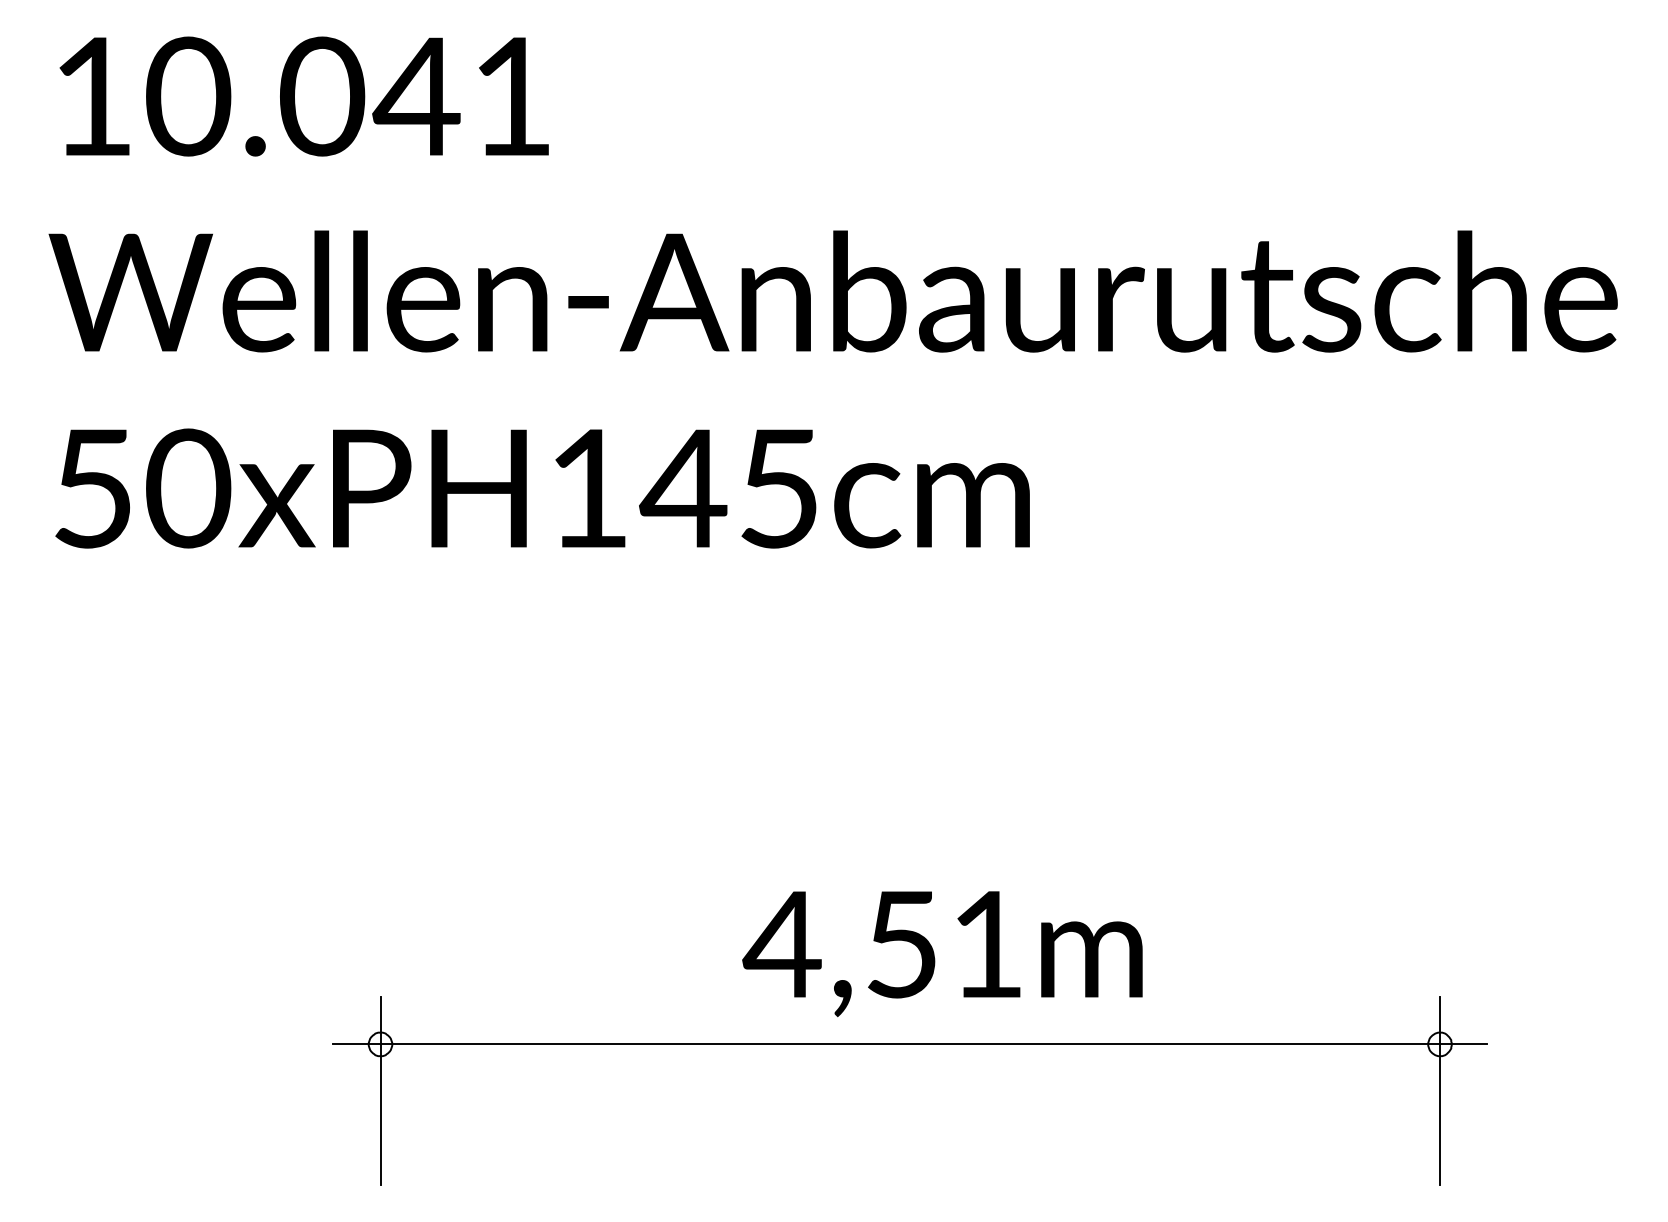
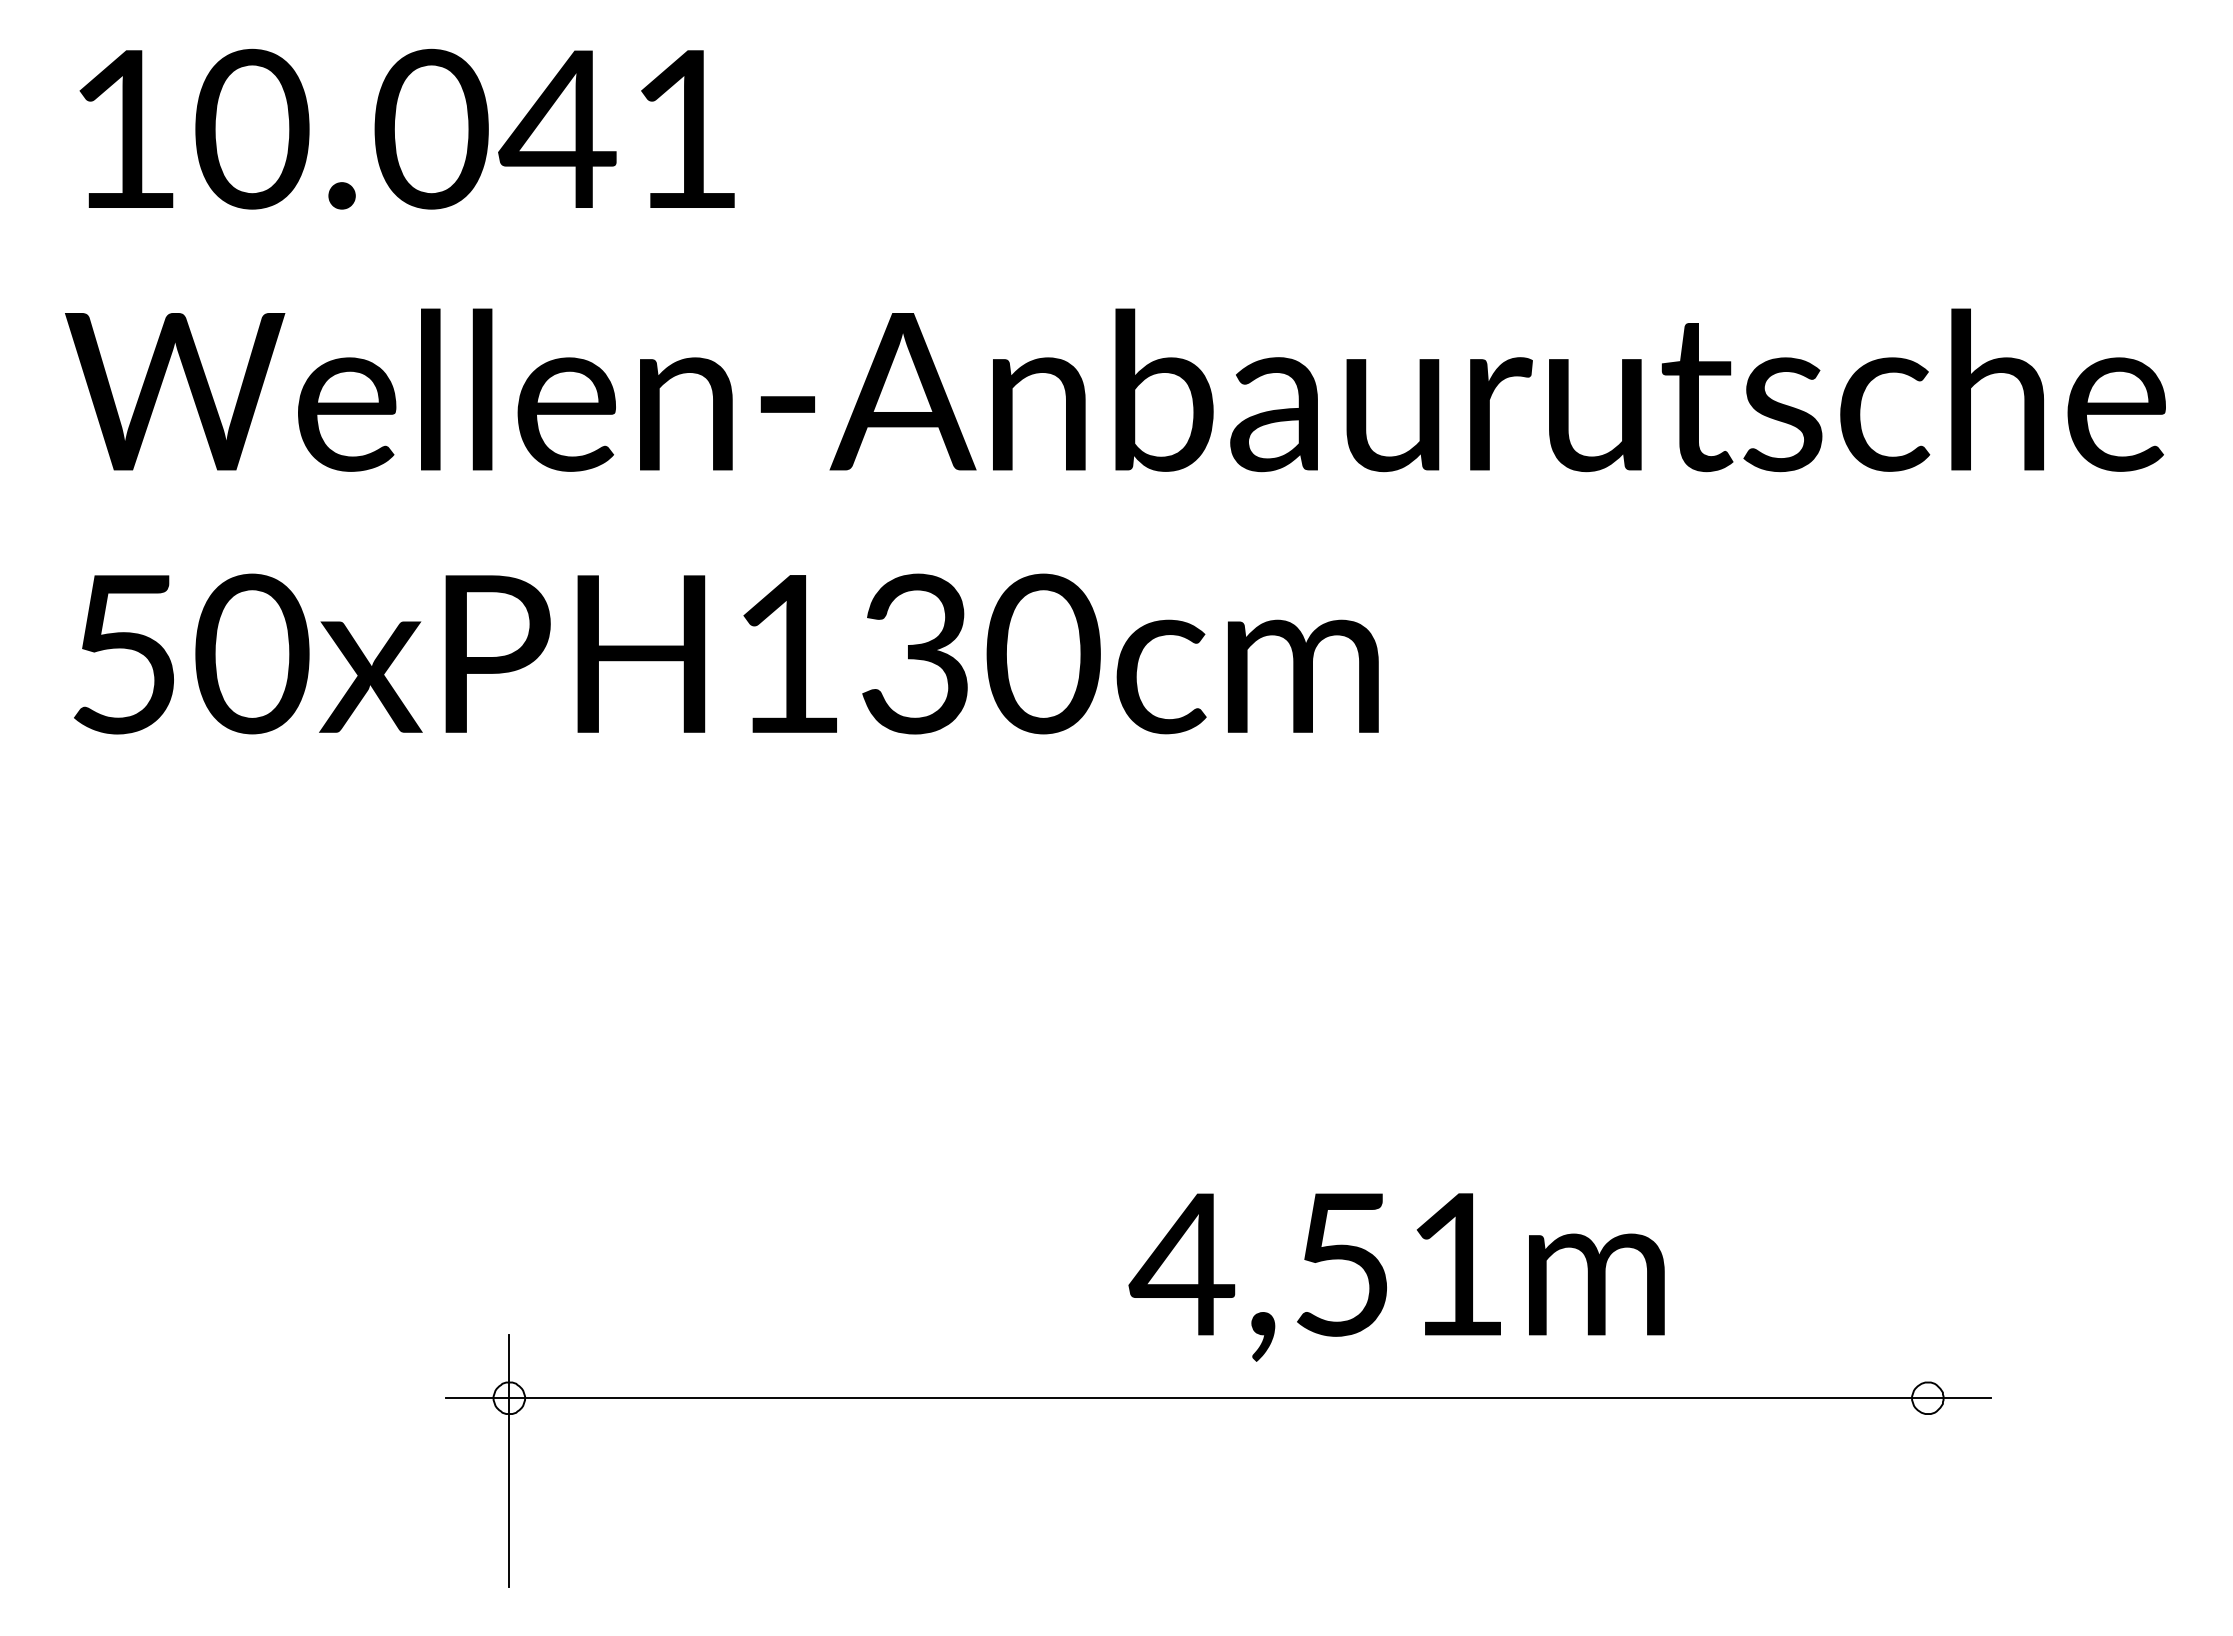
text: (730, 488) -> (977, 653), 50xPH145cm -> 50xPH130cm
text: (942, 954) -> (1396, 1277), moved
line: (1439, 1091) -> (1927, 1461), removed

